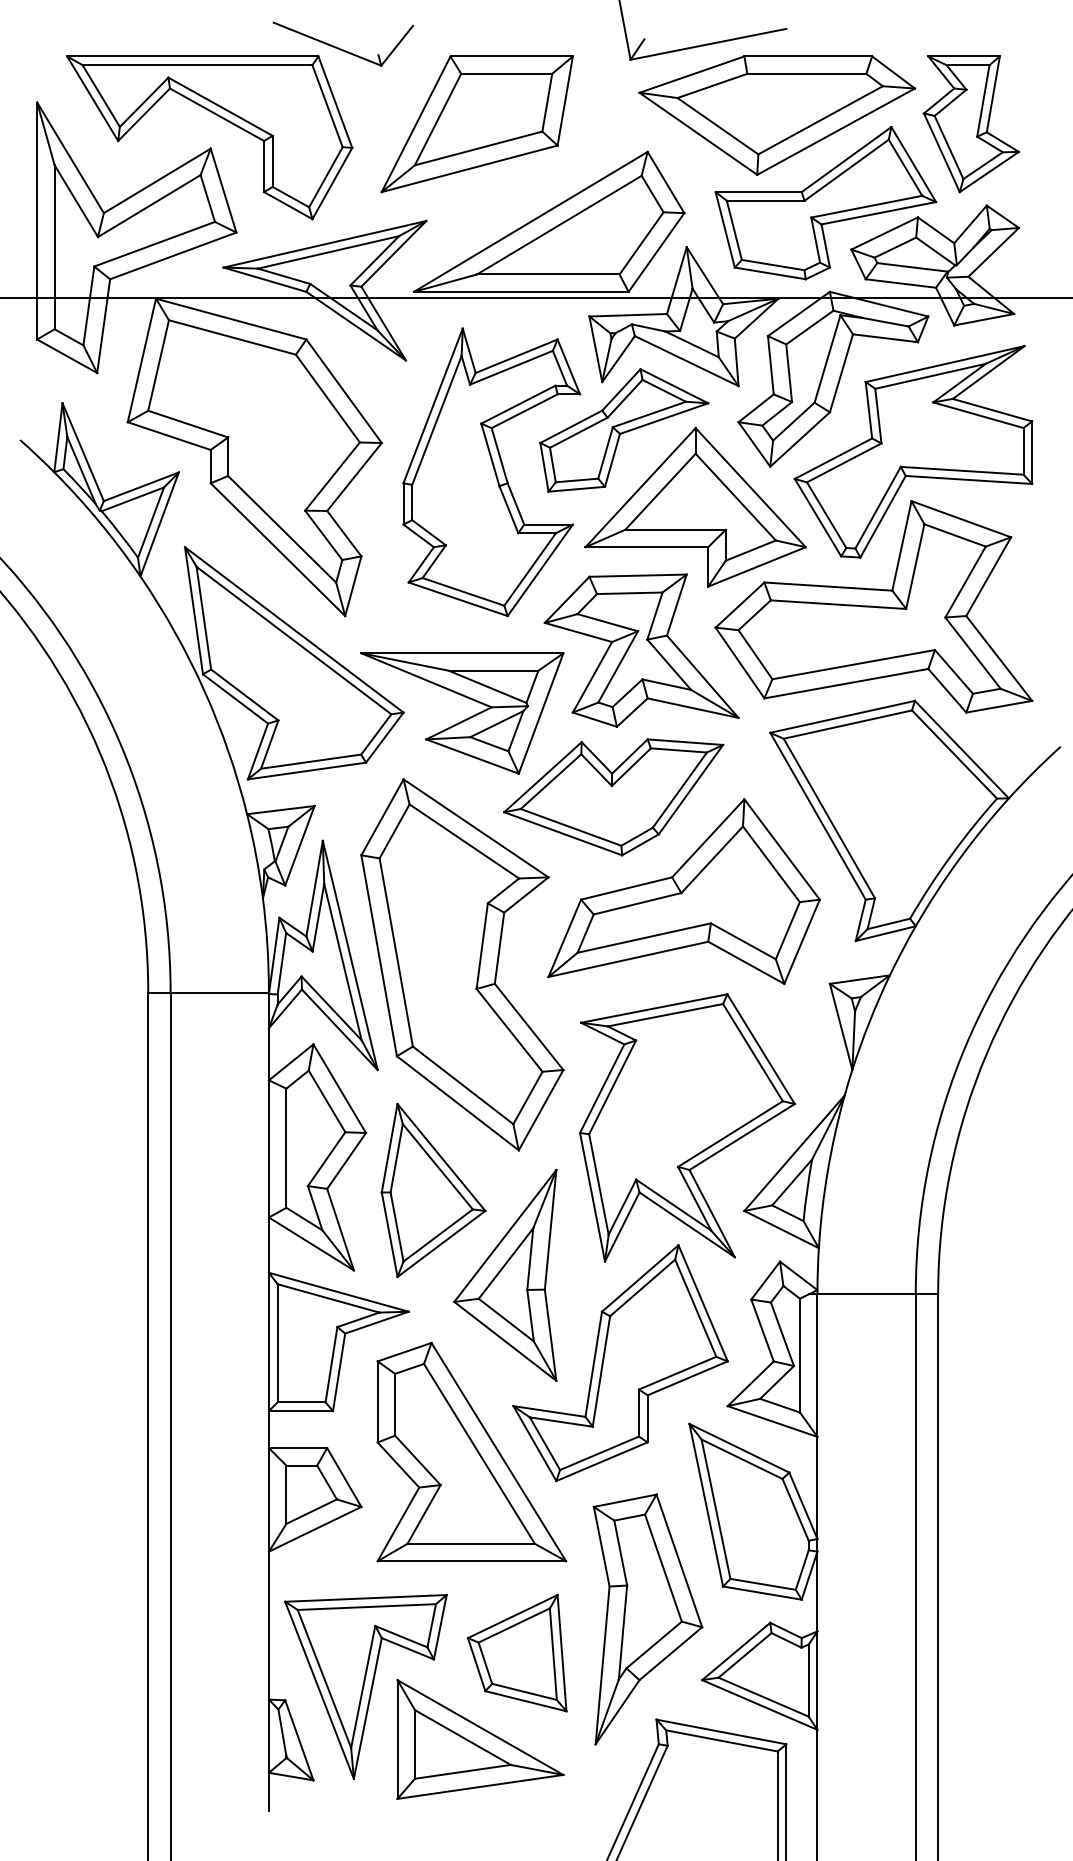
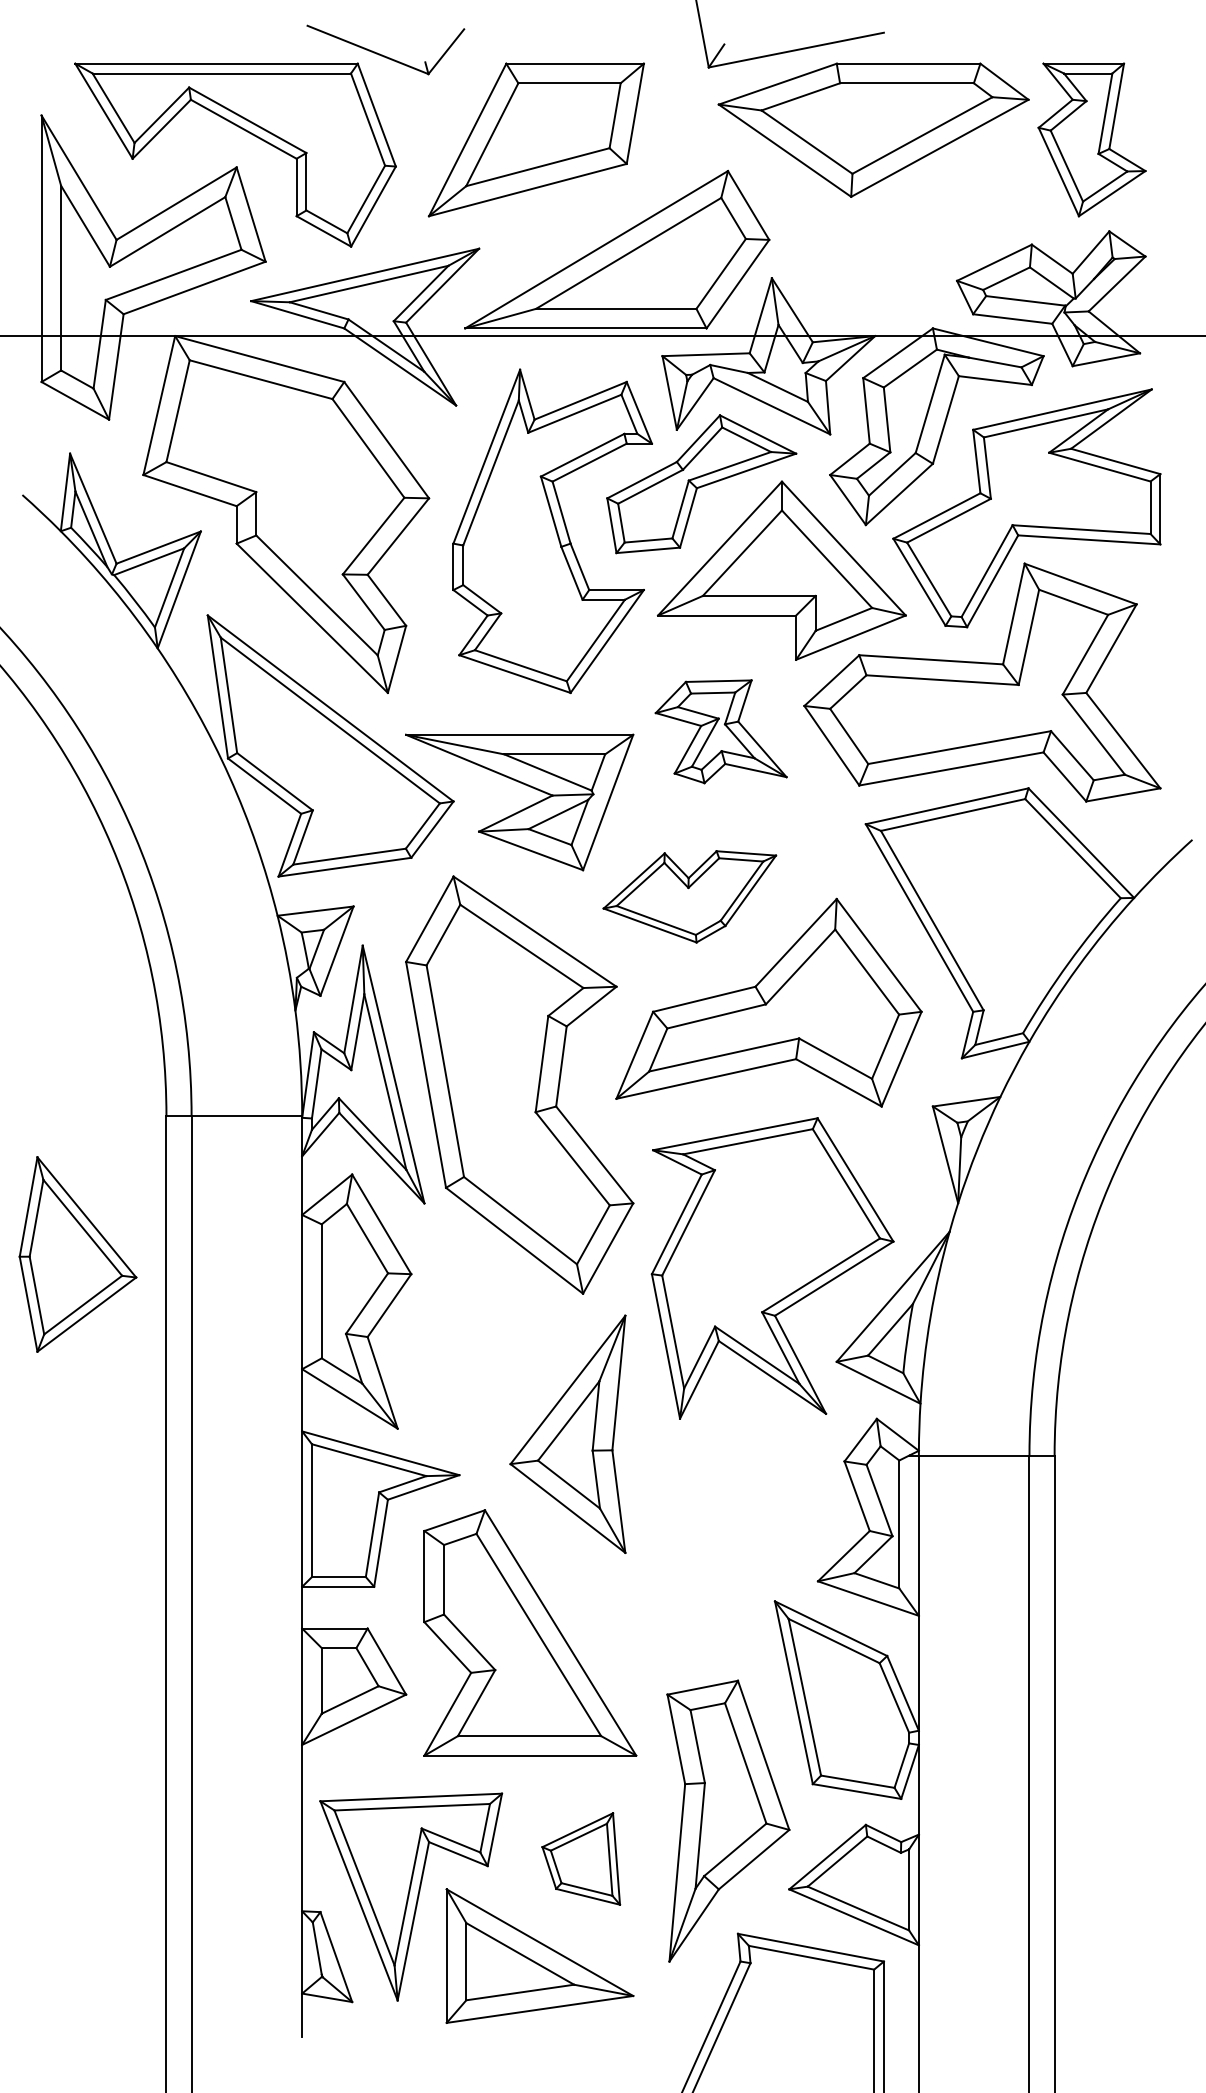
part: (825, 203) -> (927, 229), removed
part: (641, 650) -> (721, 731), size x0.6
part: (613, 797) -> (689, 896), size x0.7
part: (433, 1190) -> (77, 1254), moved
part: (620, 1363) -> (697, 1533), removed
part: (516, 1652) -> (580, 1858), size x0.7

